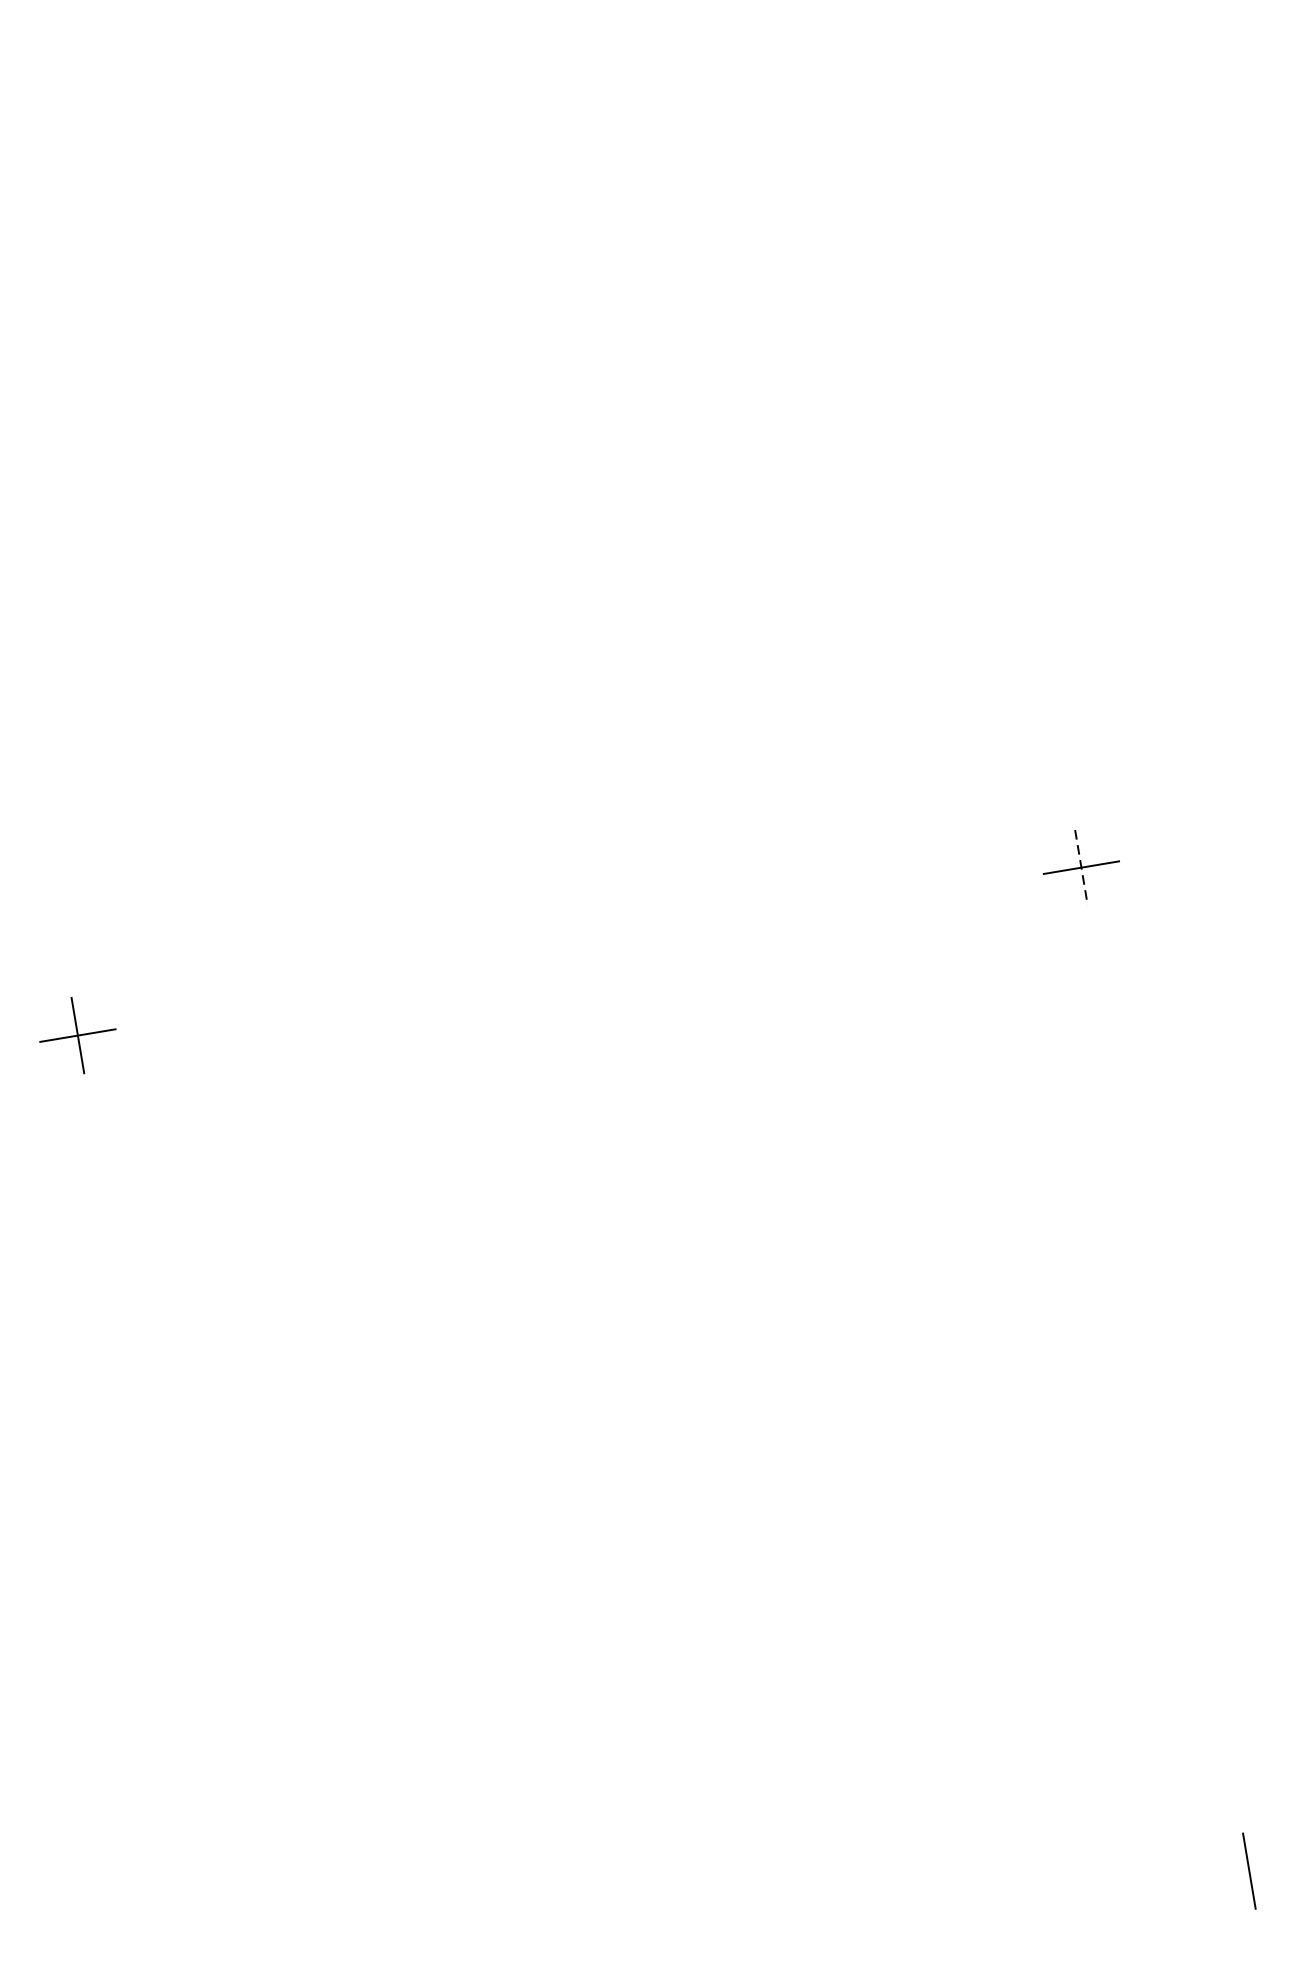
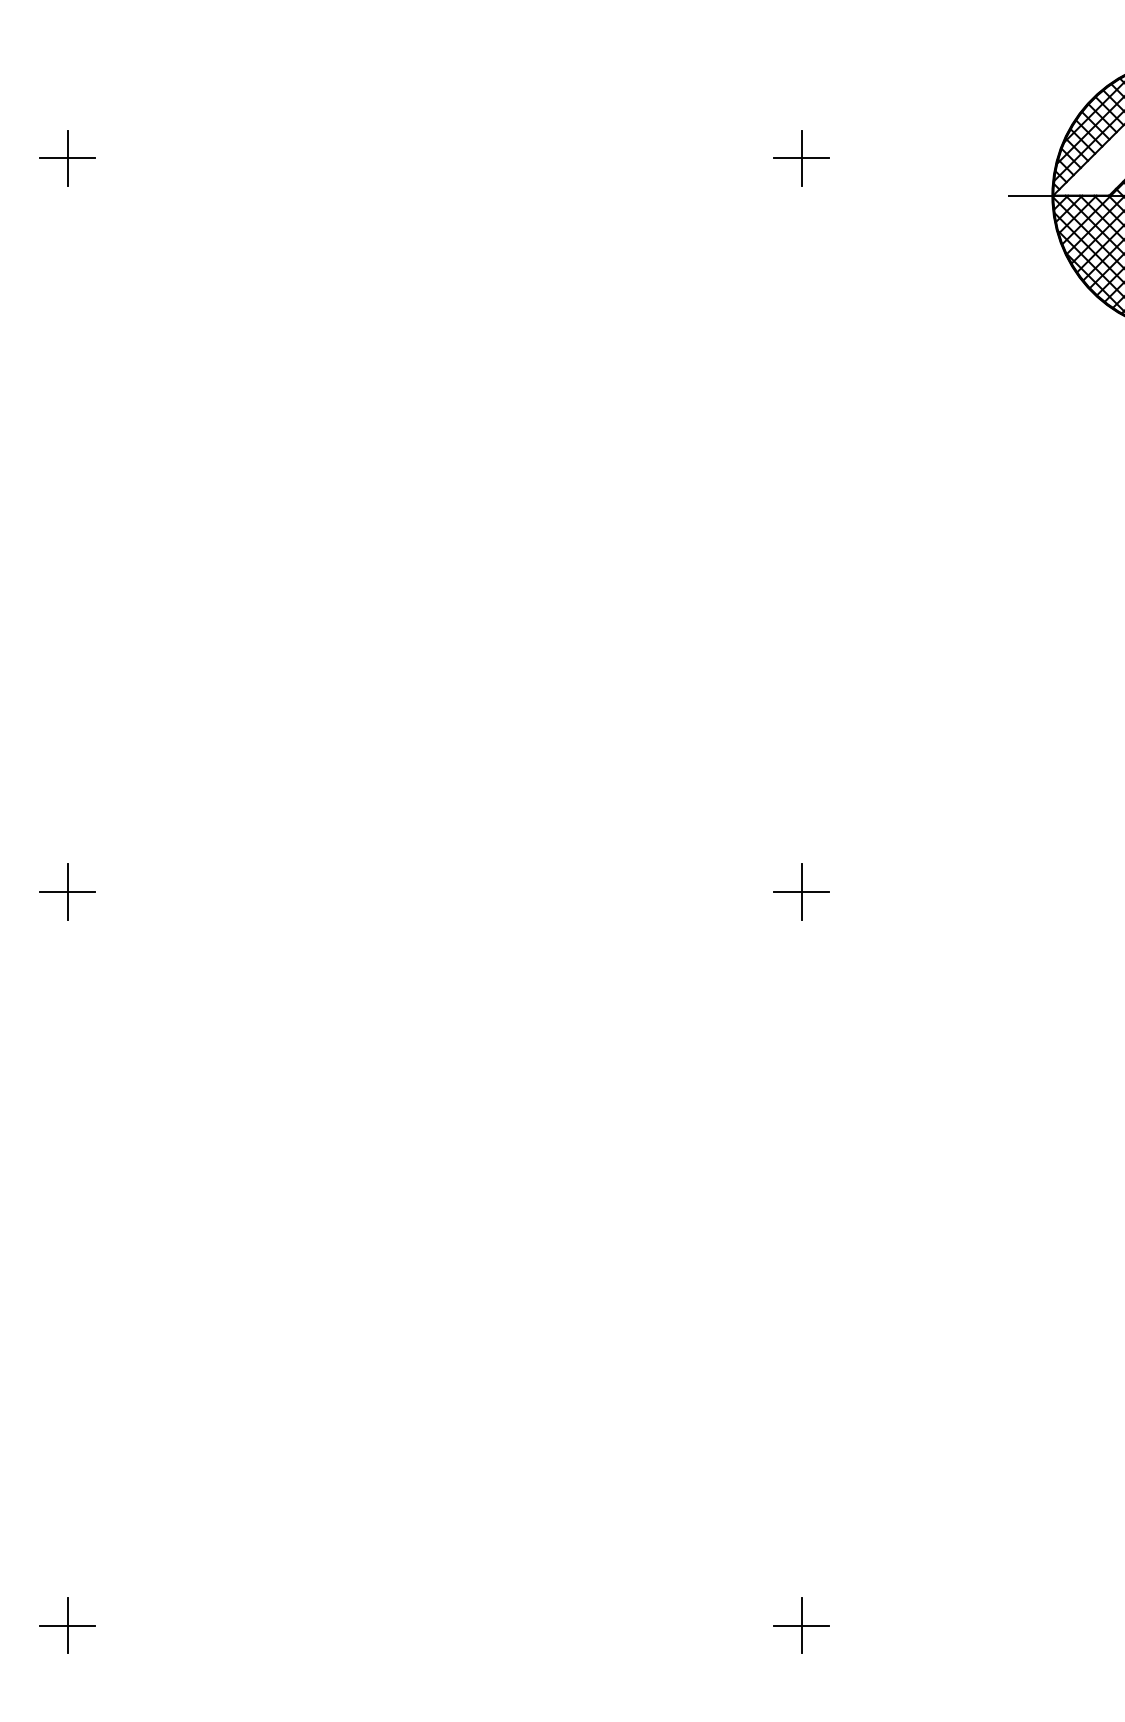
line: (1081, 868) -> (801, 892), dashed -> solid
line: (1248, 1870) -> (801, 1625), added

